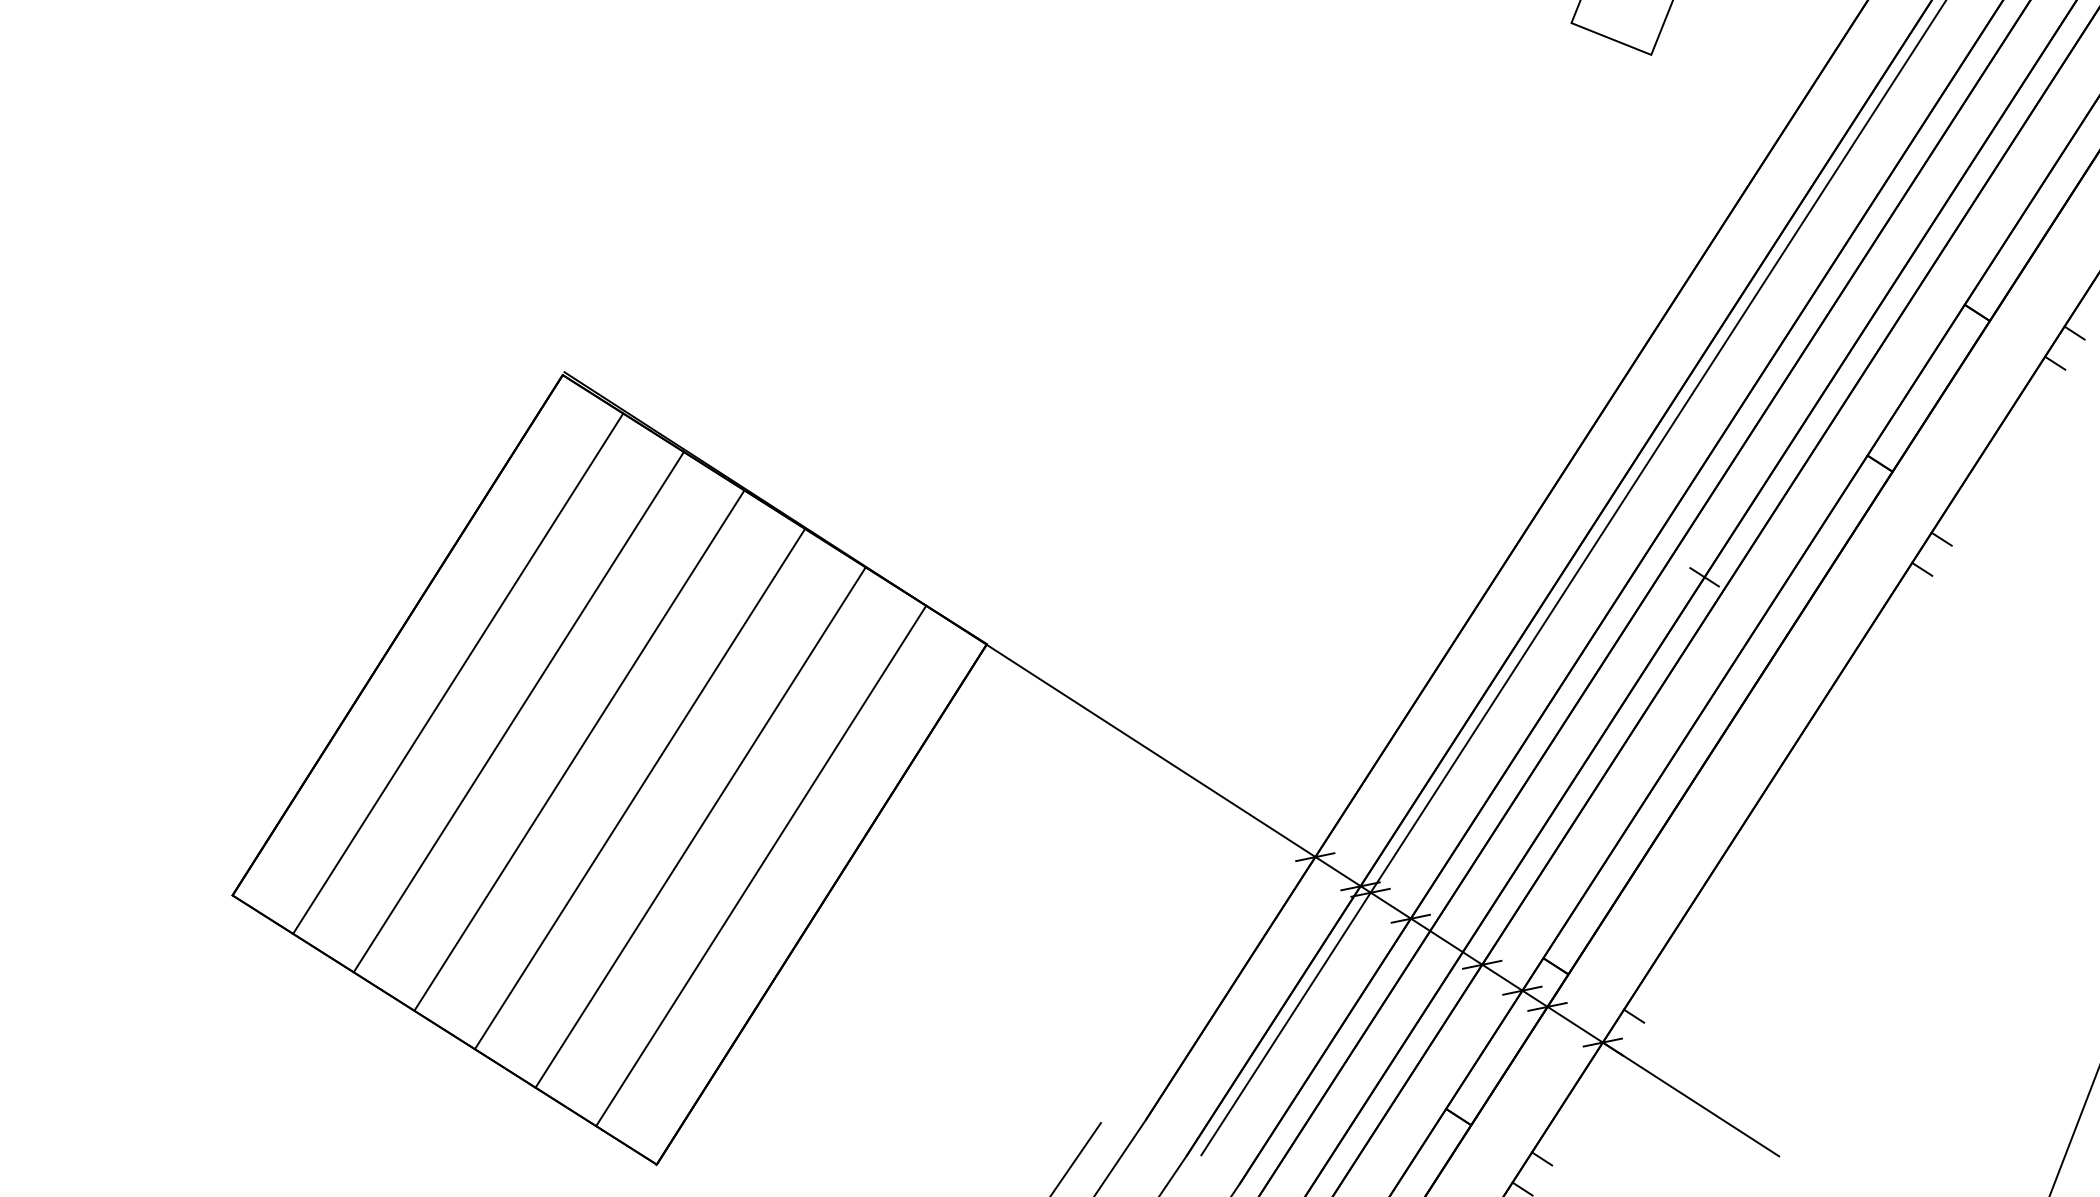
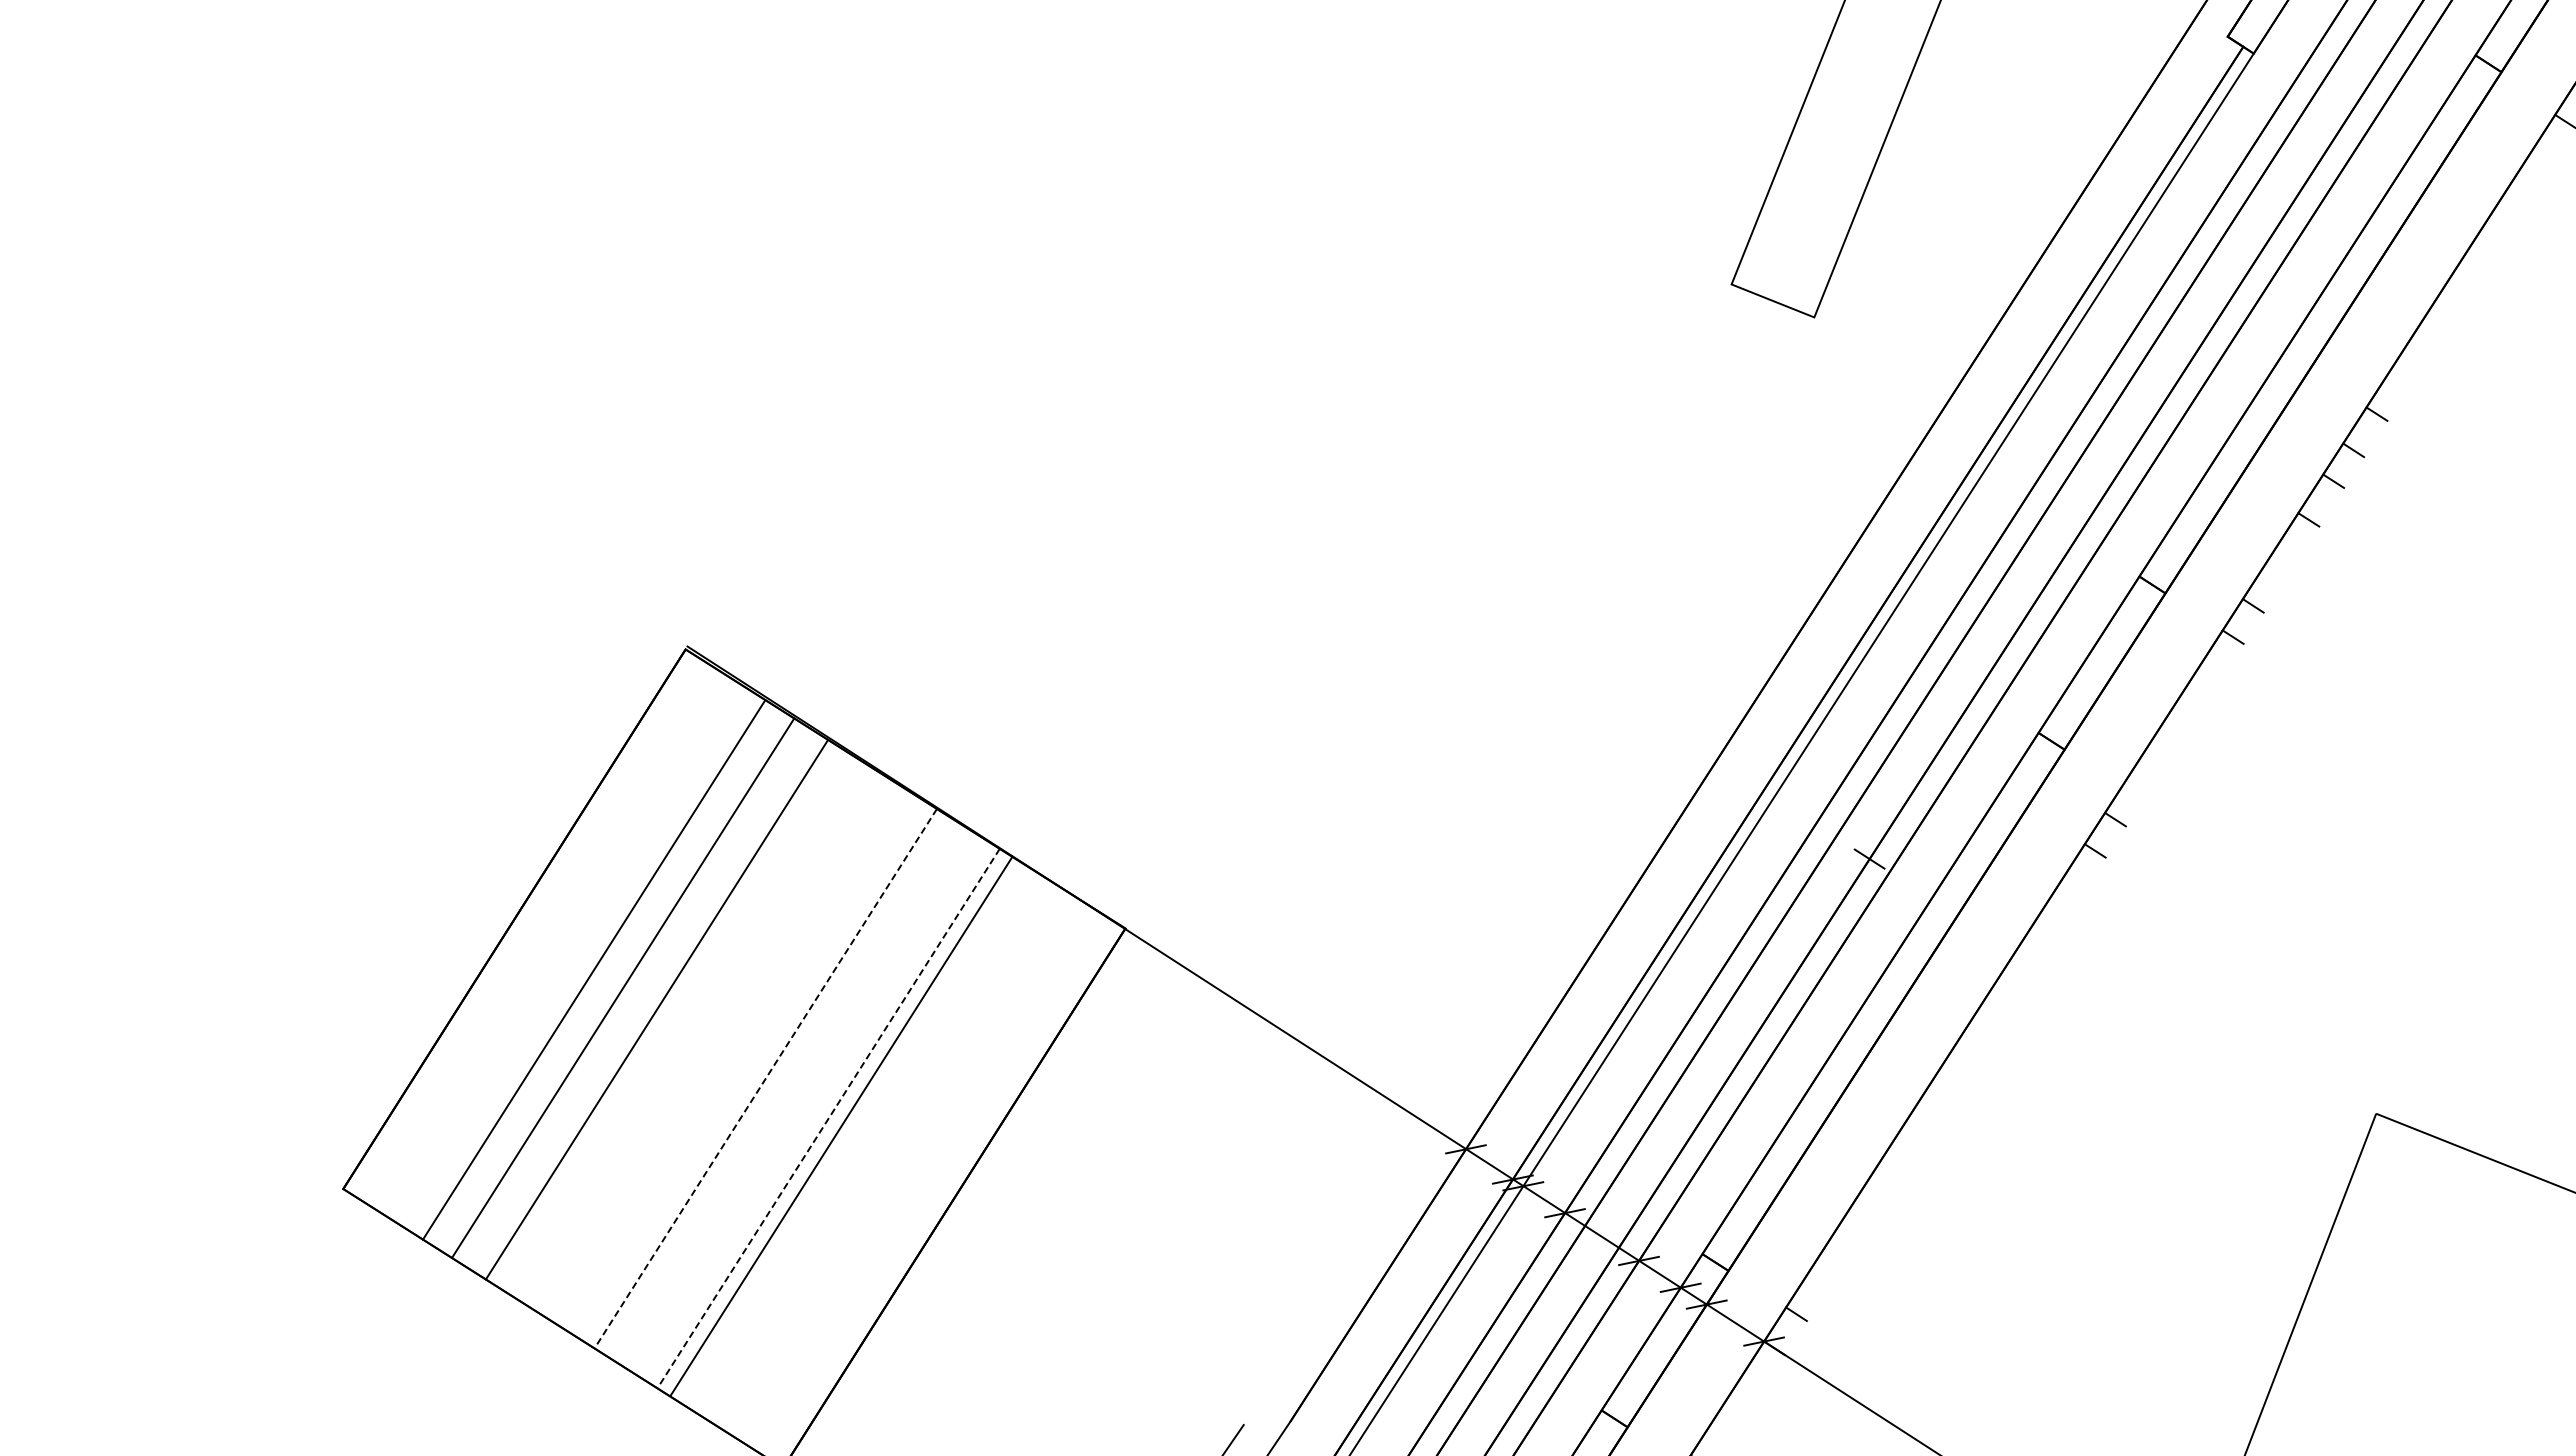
line: (458, 673) -> (623, 987), moved
line: (518, 711) -> (593, 969), moved
line: (579, 750) -> (656, 1009), moved
line: (639, 789) -> (765, 1079), solid -> dashed
line: (700, 828) -> (828, 1119), solid -> dashed
line: (761, 866) -> (841, 1126), moved

